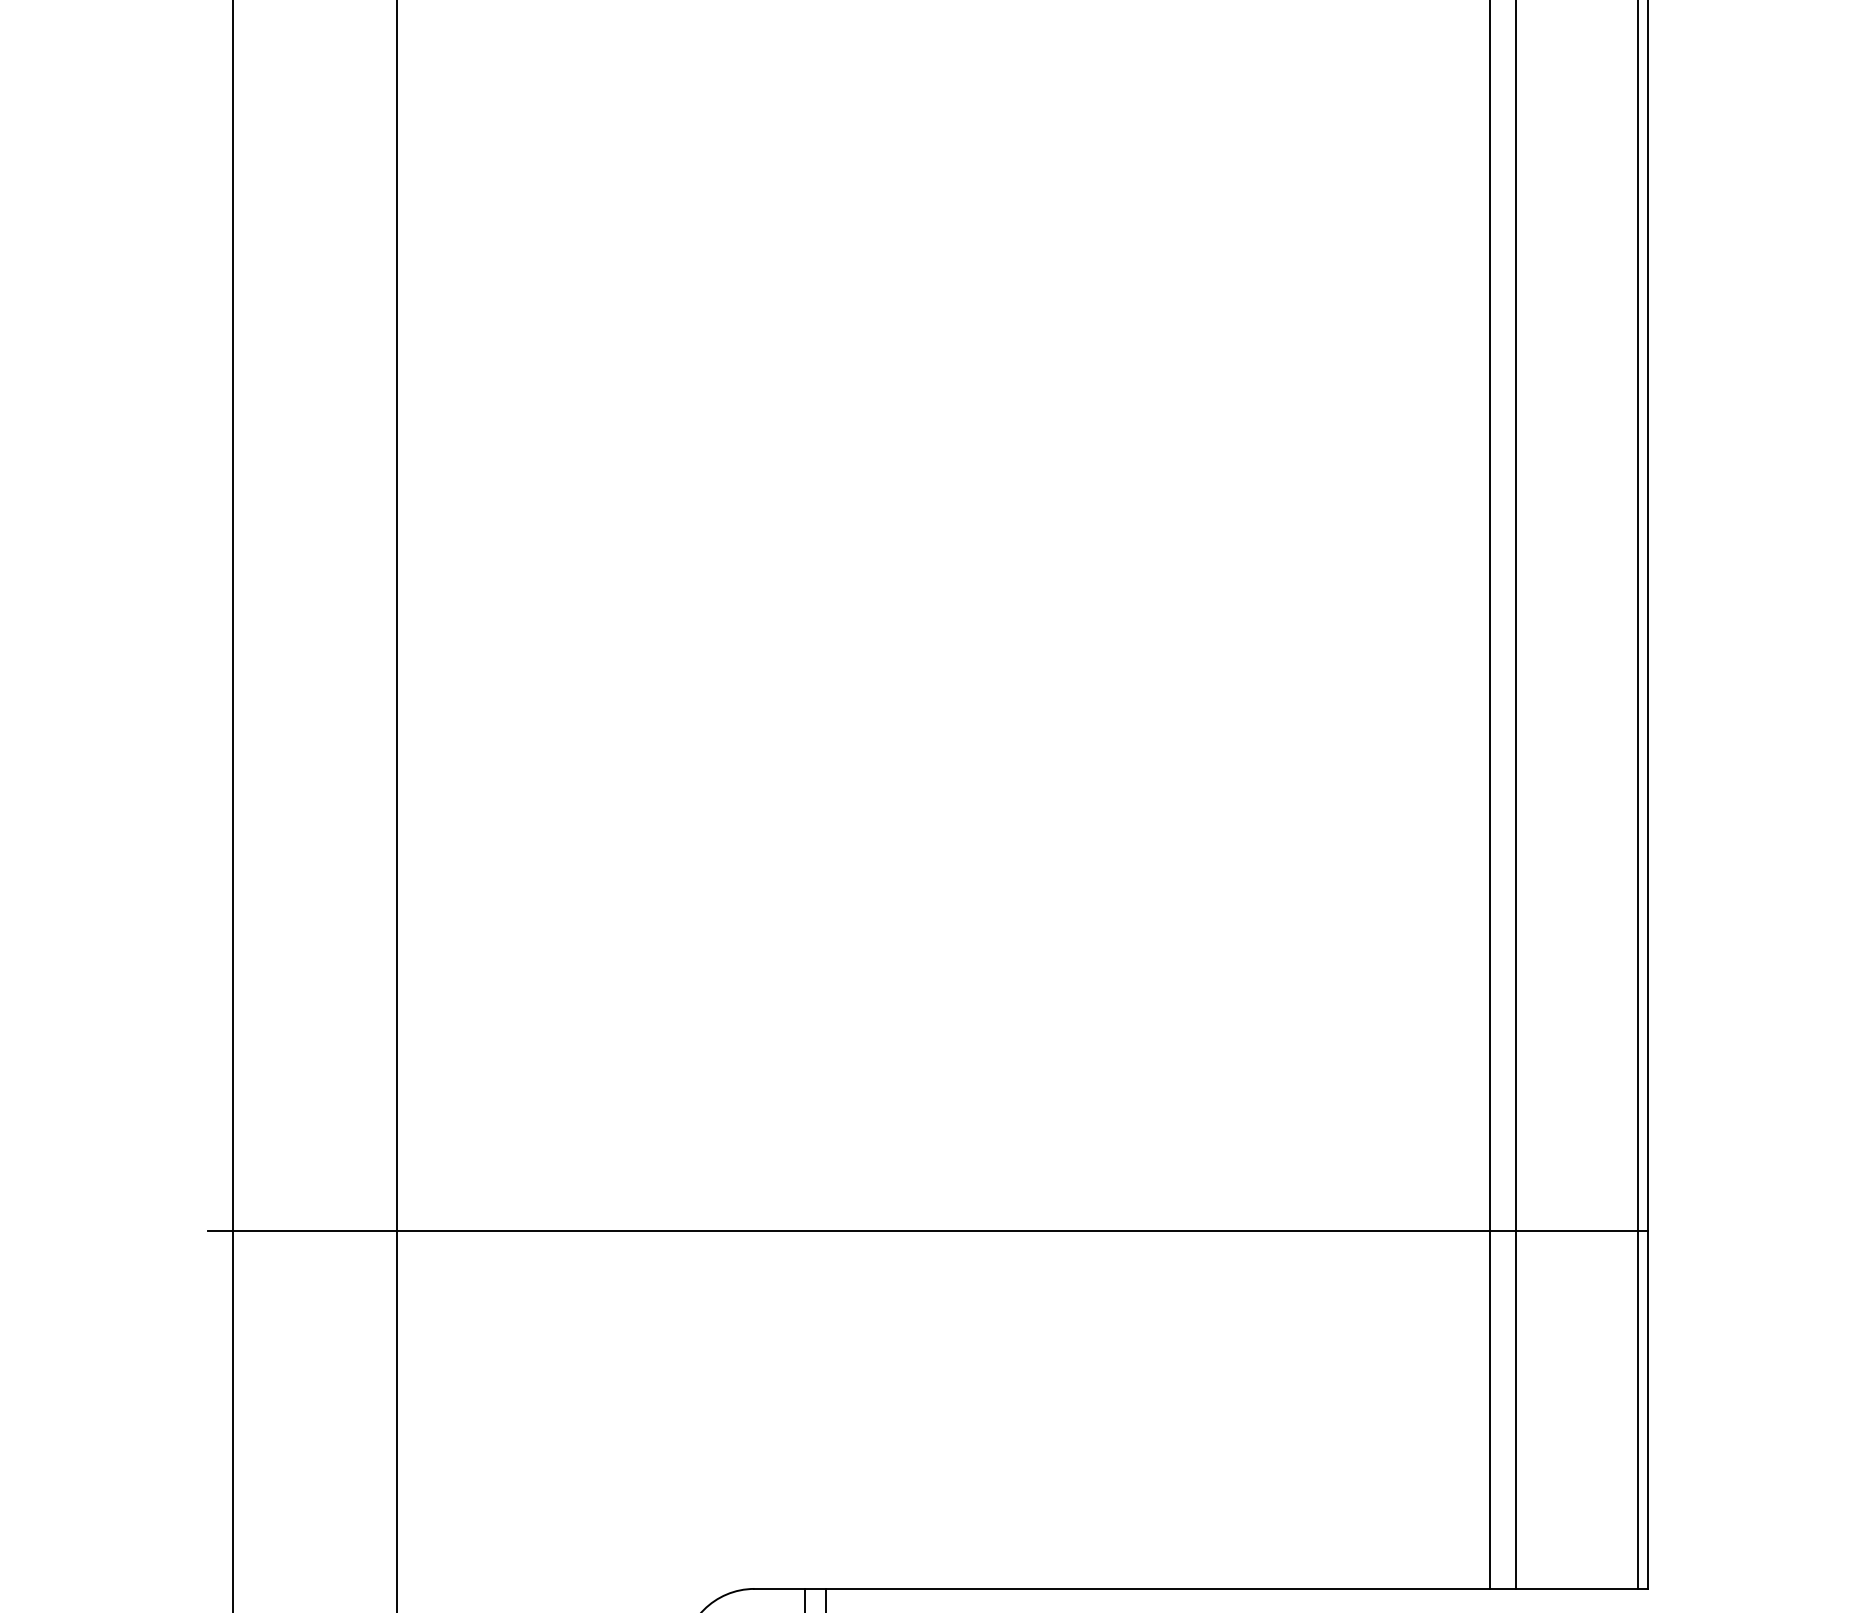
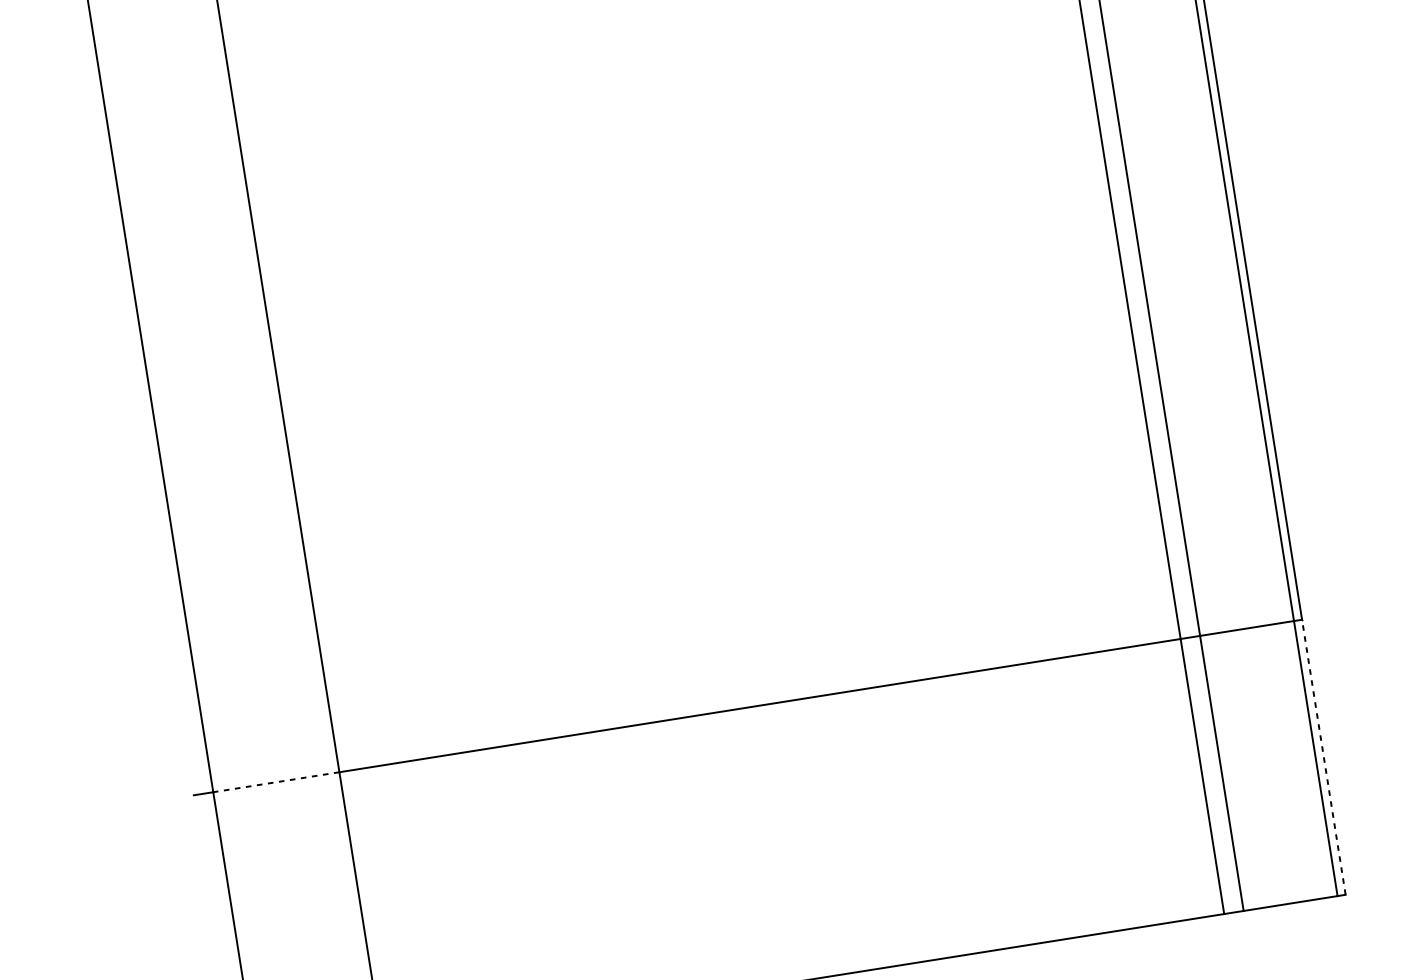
line: (314, 1231) -> (275, 782), solid -> dashed
line: (1648, 1410) -> (1324, 757), solid -> dashed

